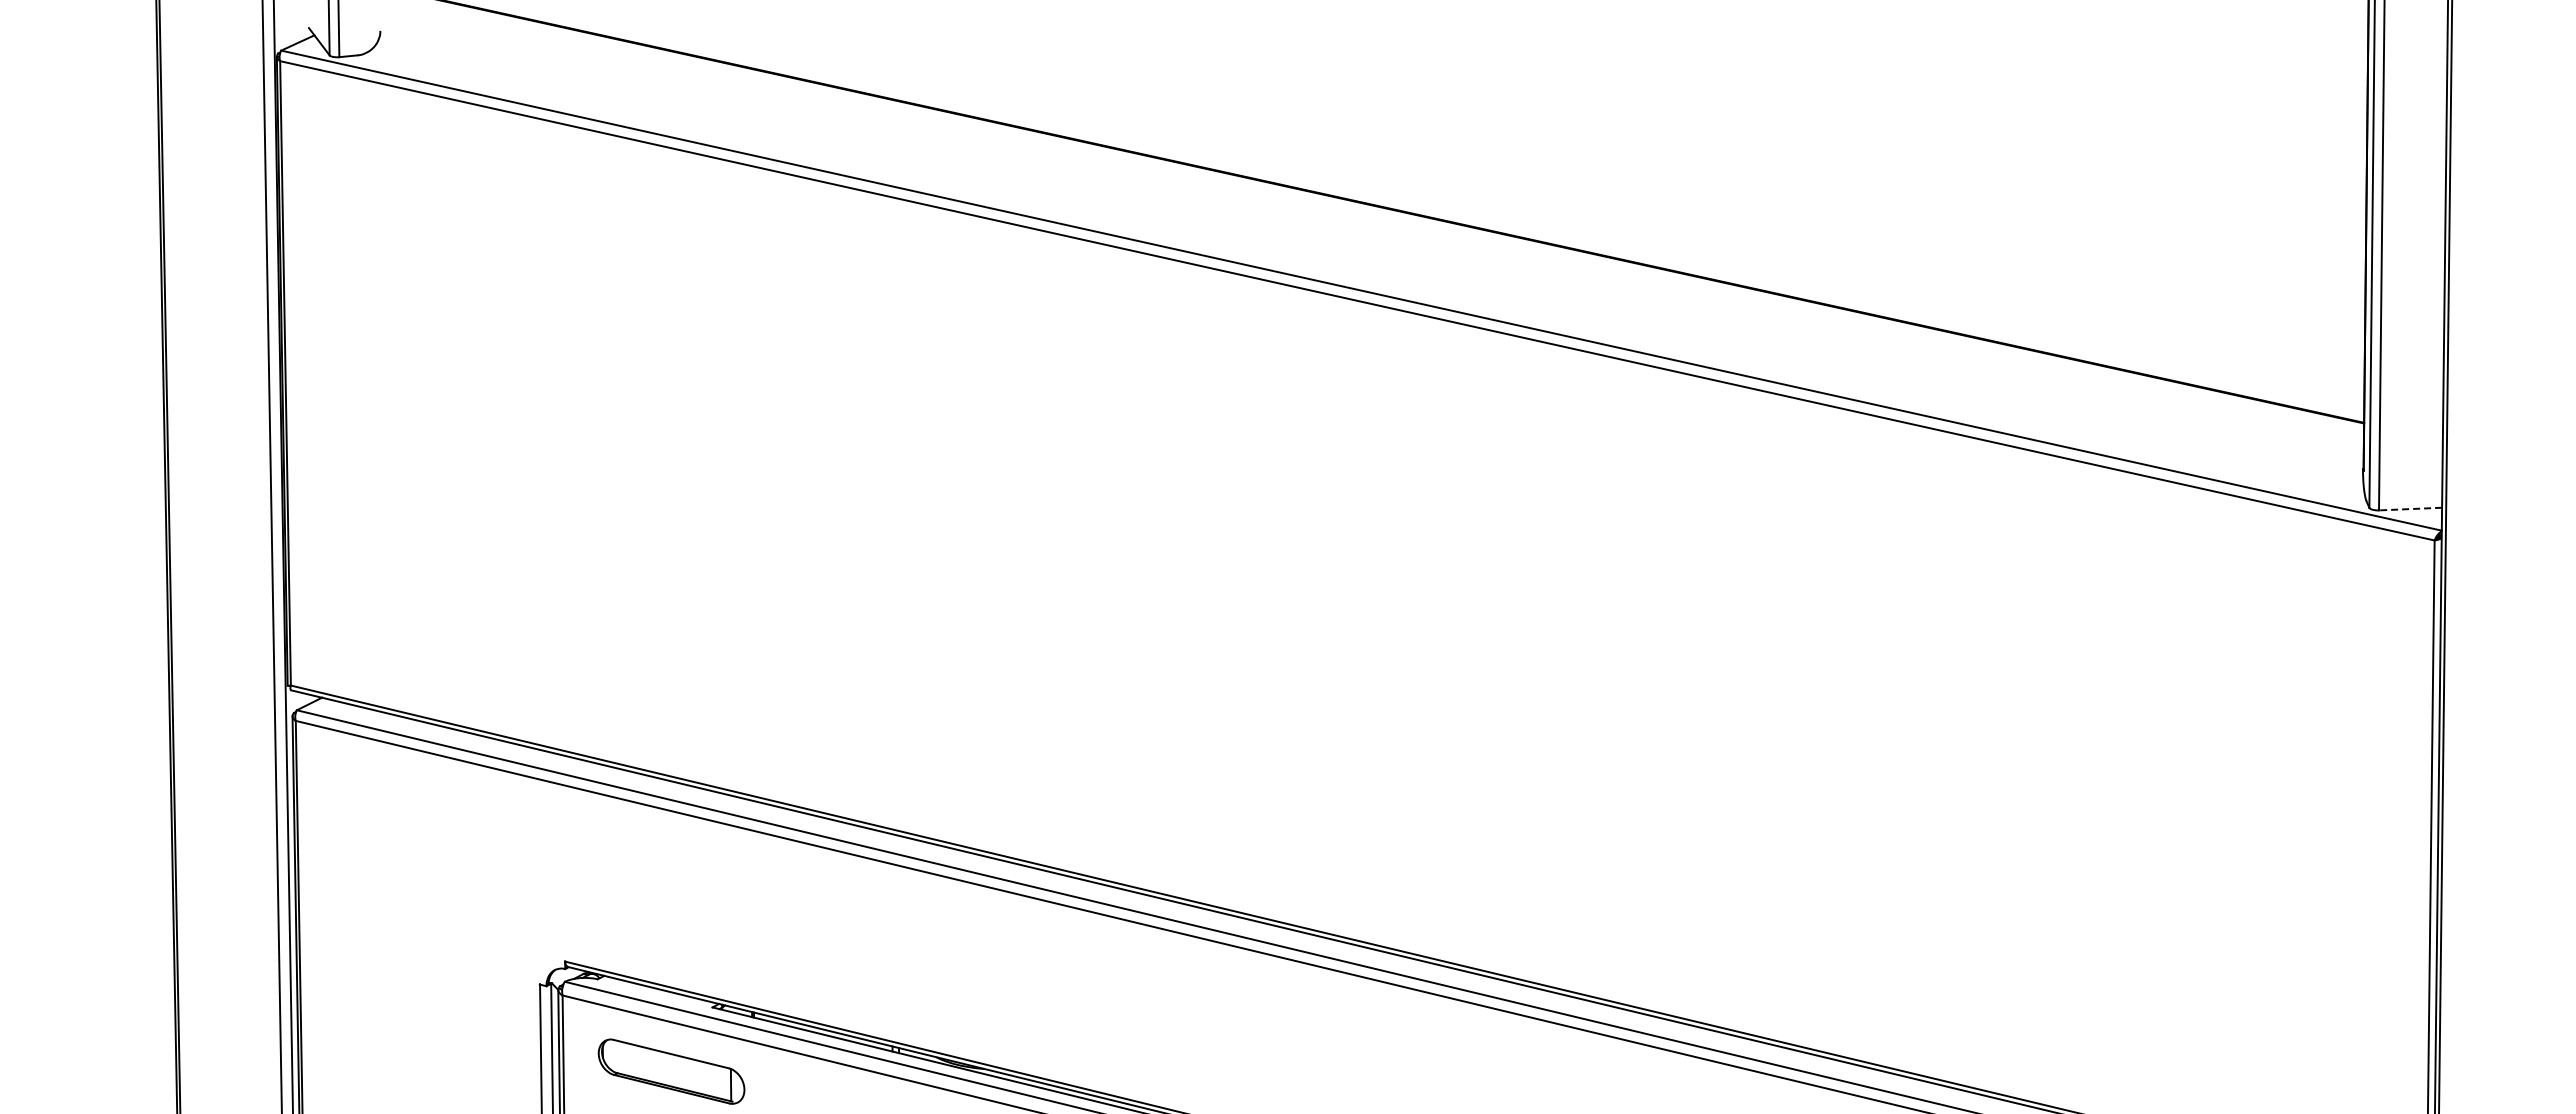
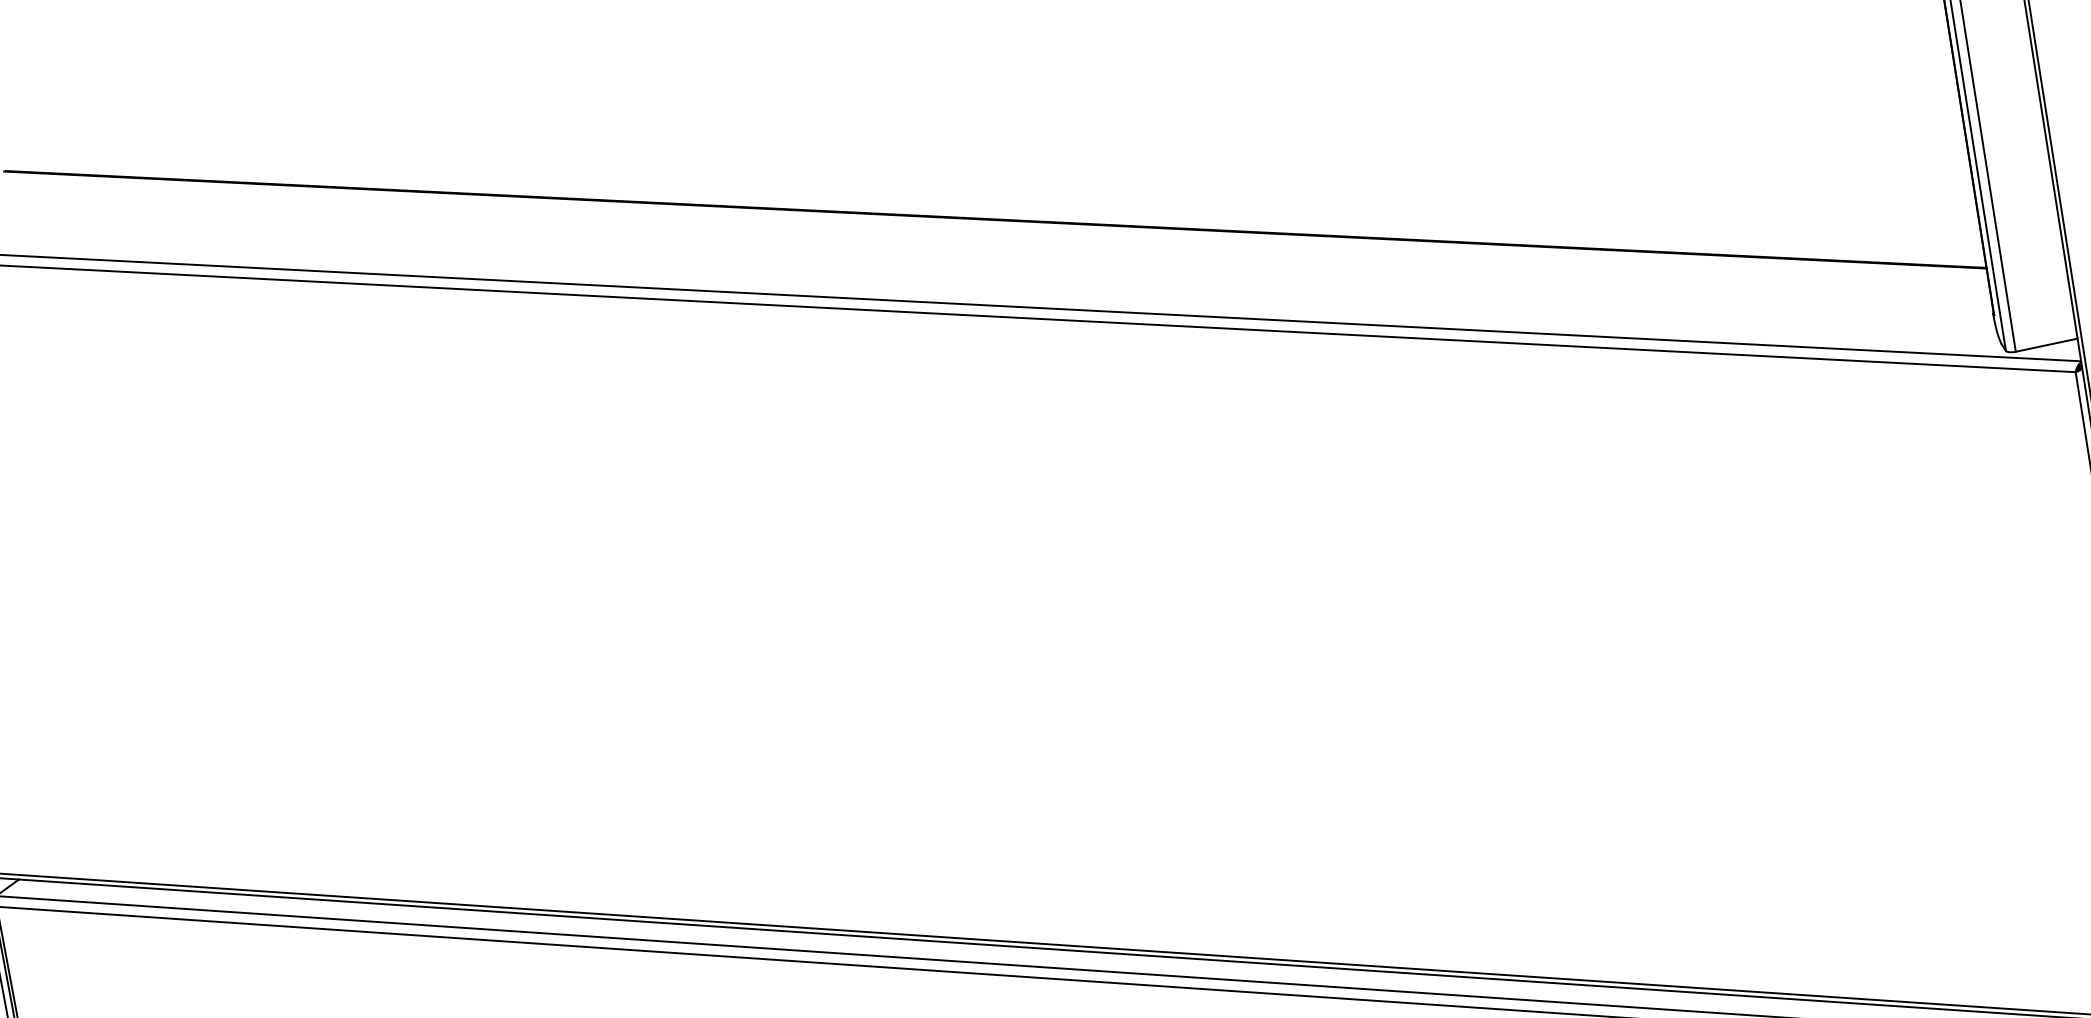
line: (2410, 509) -> (2046, 345), dashed -> solid

